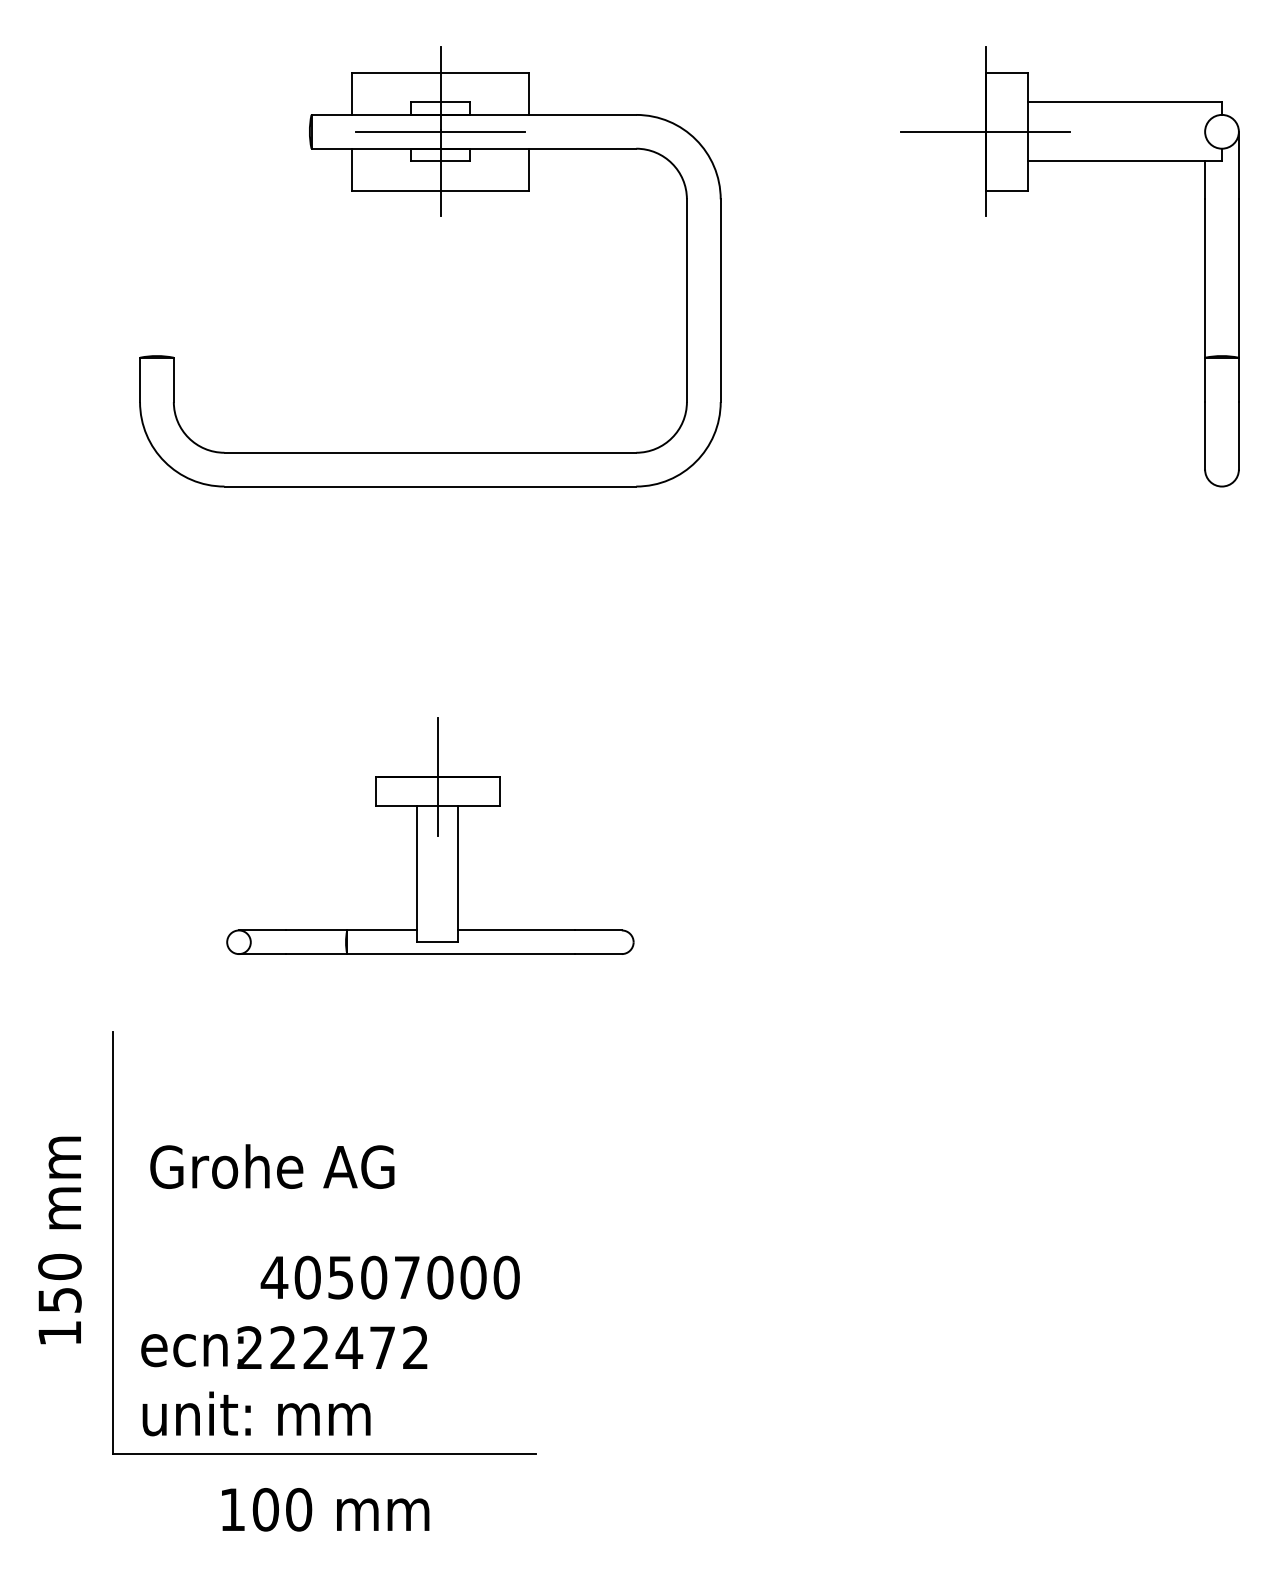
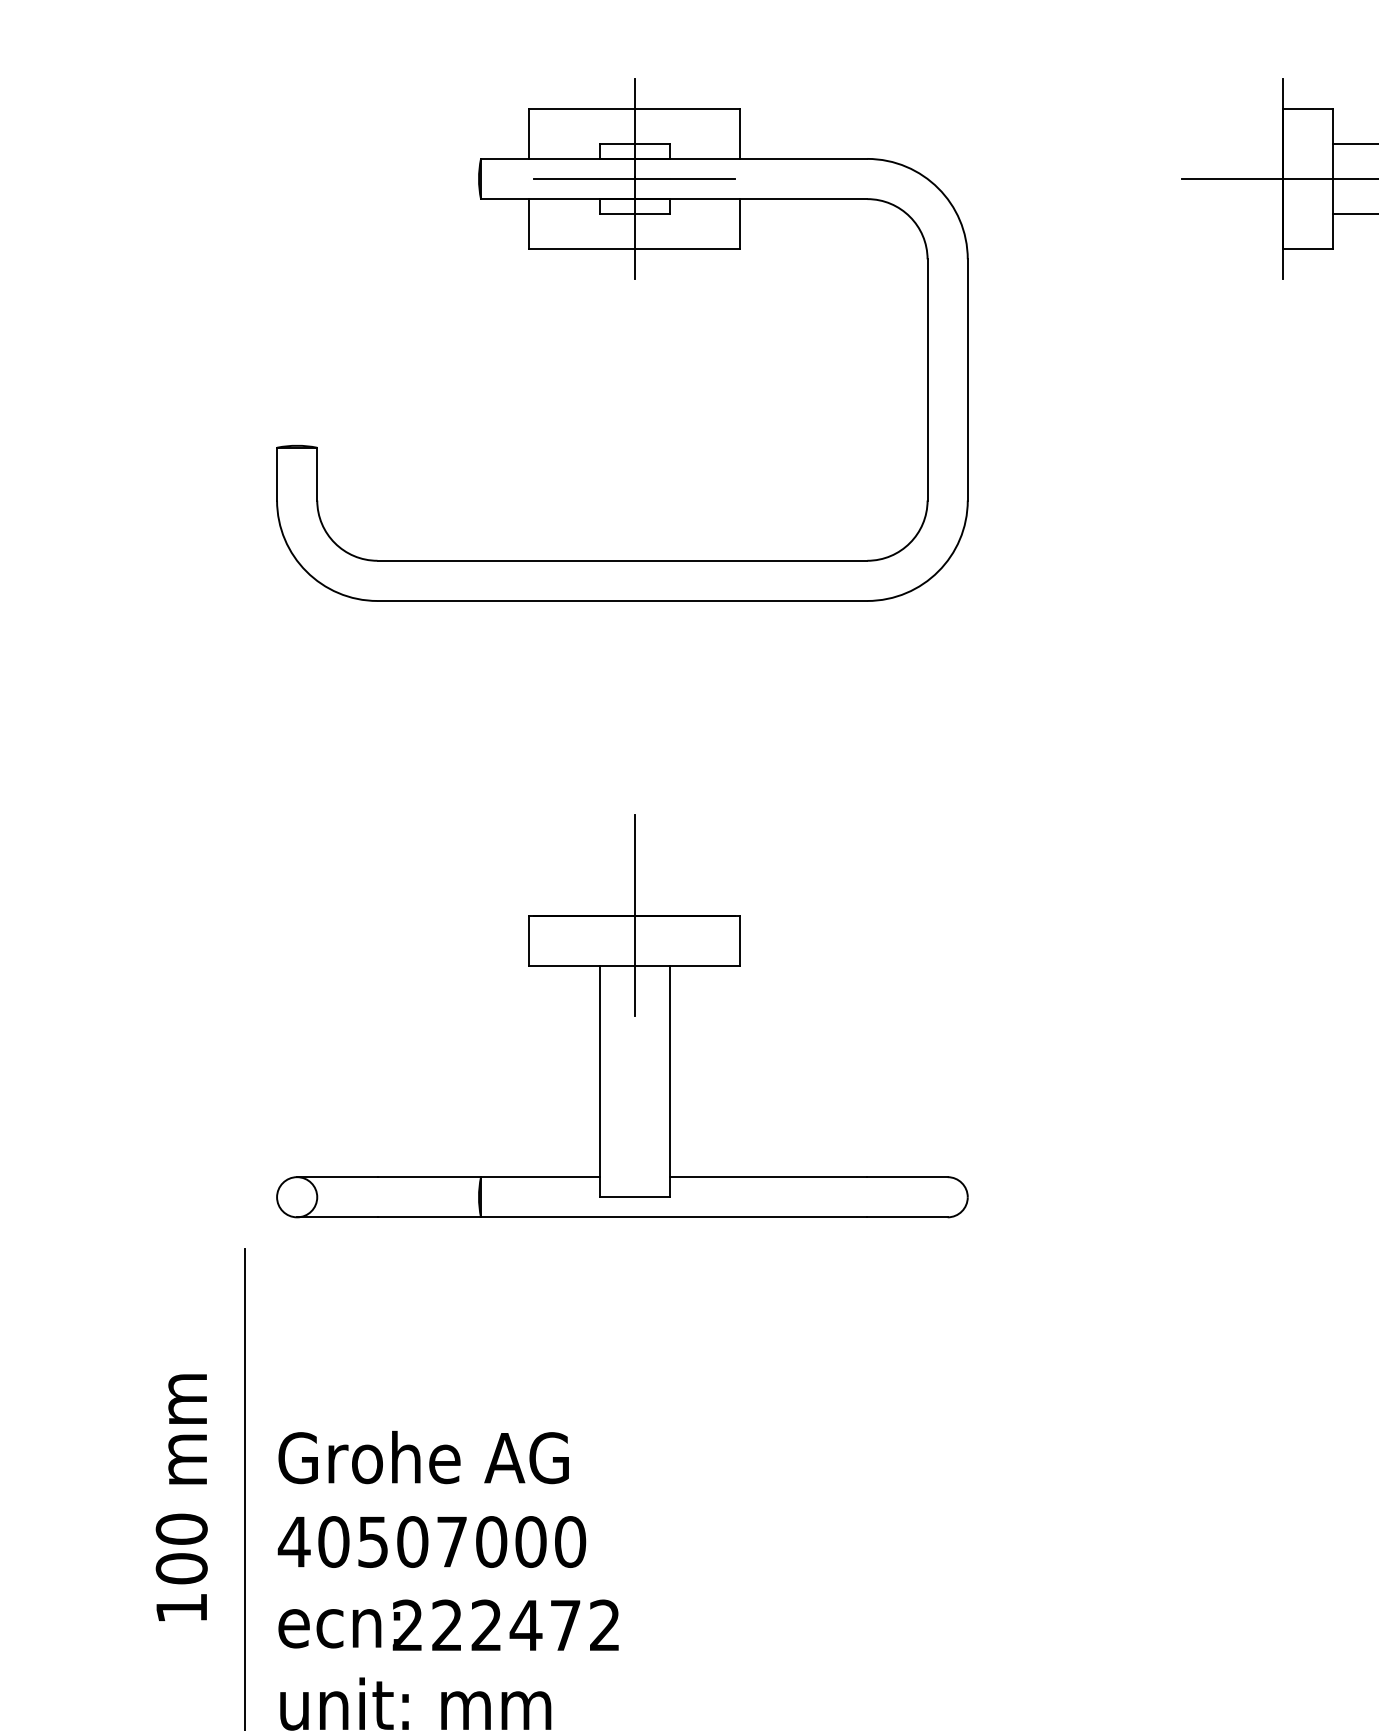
part: (430, 835) -> (622, 1016), size x1.43
text: (272, 1166) -> (423, 1457), moved
text: (389, 1277) -> (431, 1541), moved
text: (59, 1300) -> (181, 1569), 150 -> 100

